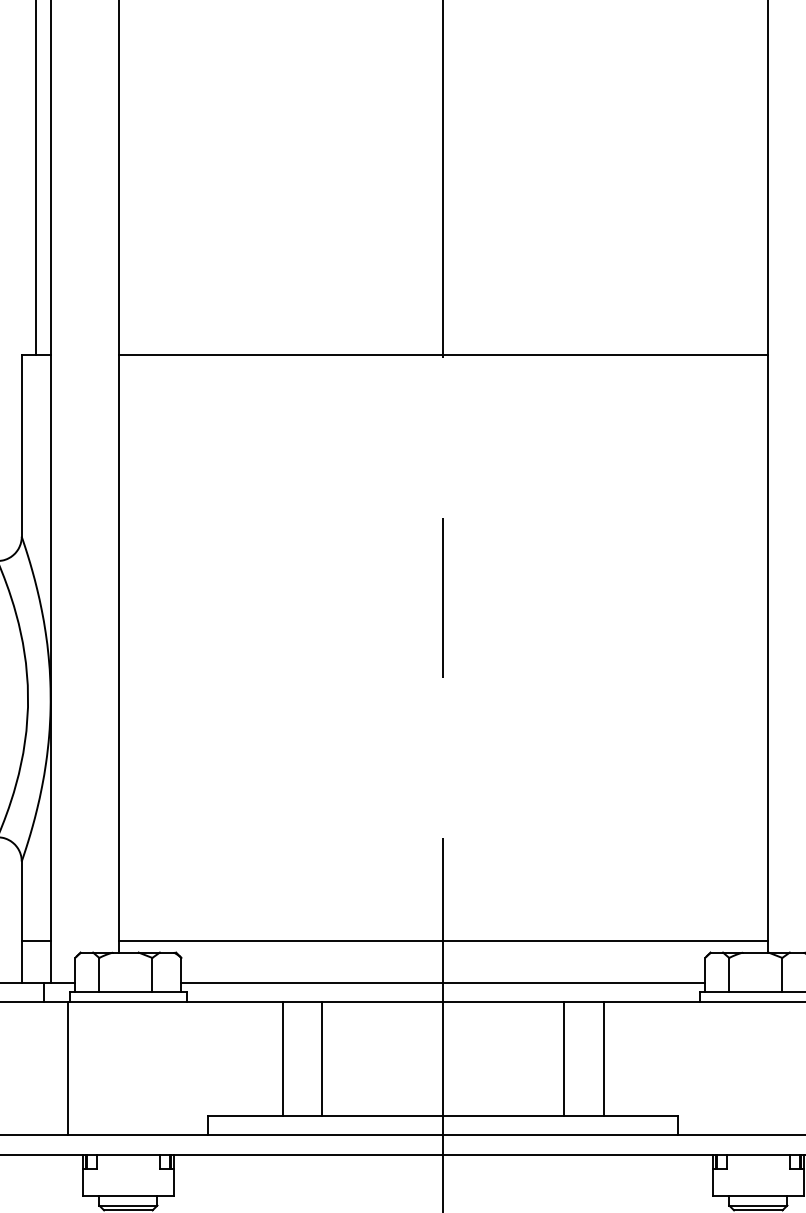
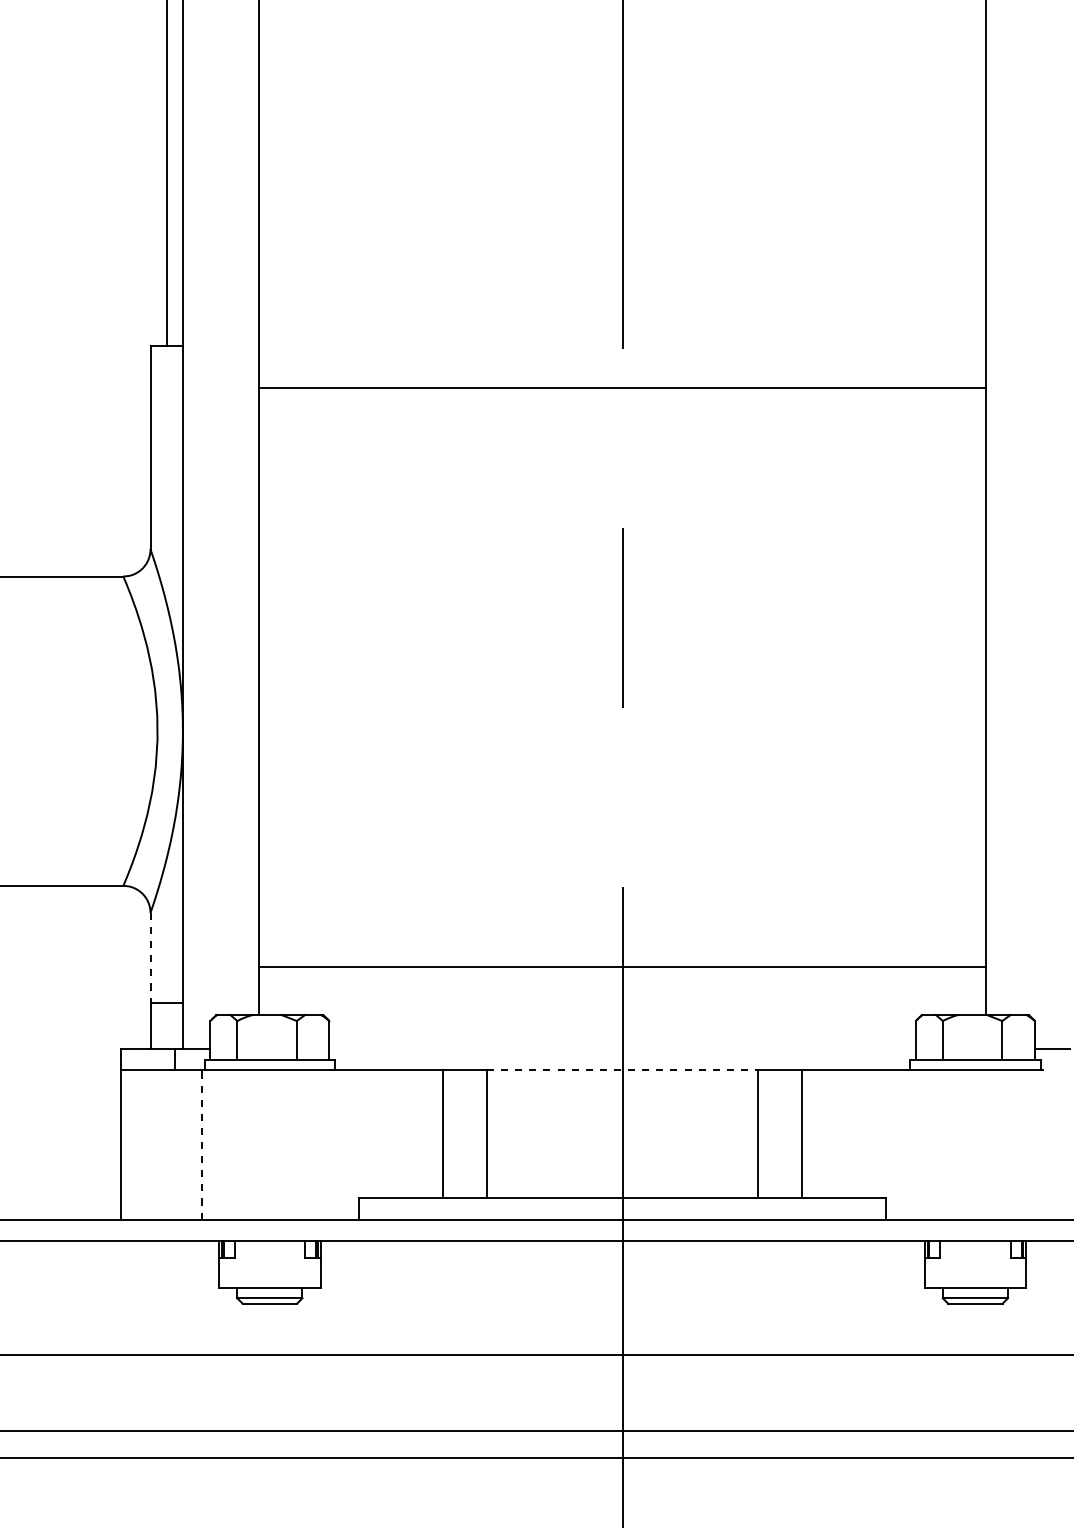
line: (443, 354) -> (622, 387), moved
line: (21, 901) -> (150, 957), solid -> dashed
line: (443, 941) -> (622, 966), moved
line: (443, 982) -> (622, 1048), removed
line: (443, 1002) -> (622, 1070), solid -> dashed
line: (68, 1068) -> (202, 1144), solid -> dashed

